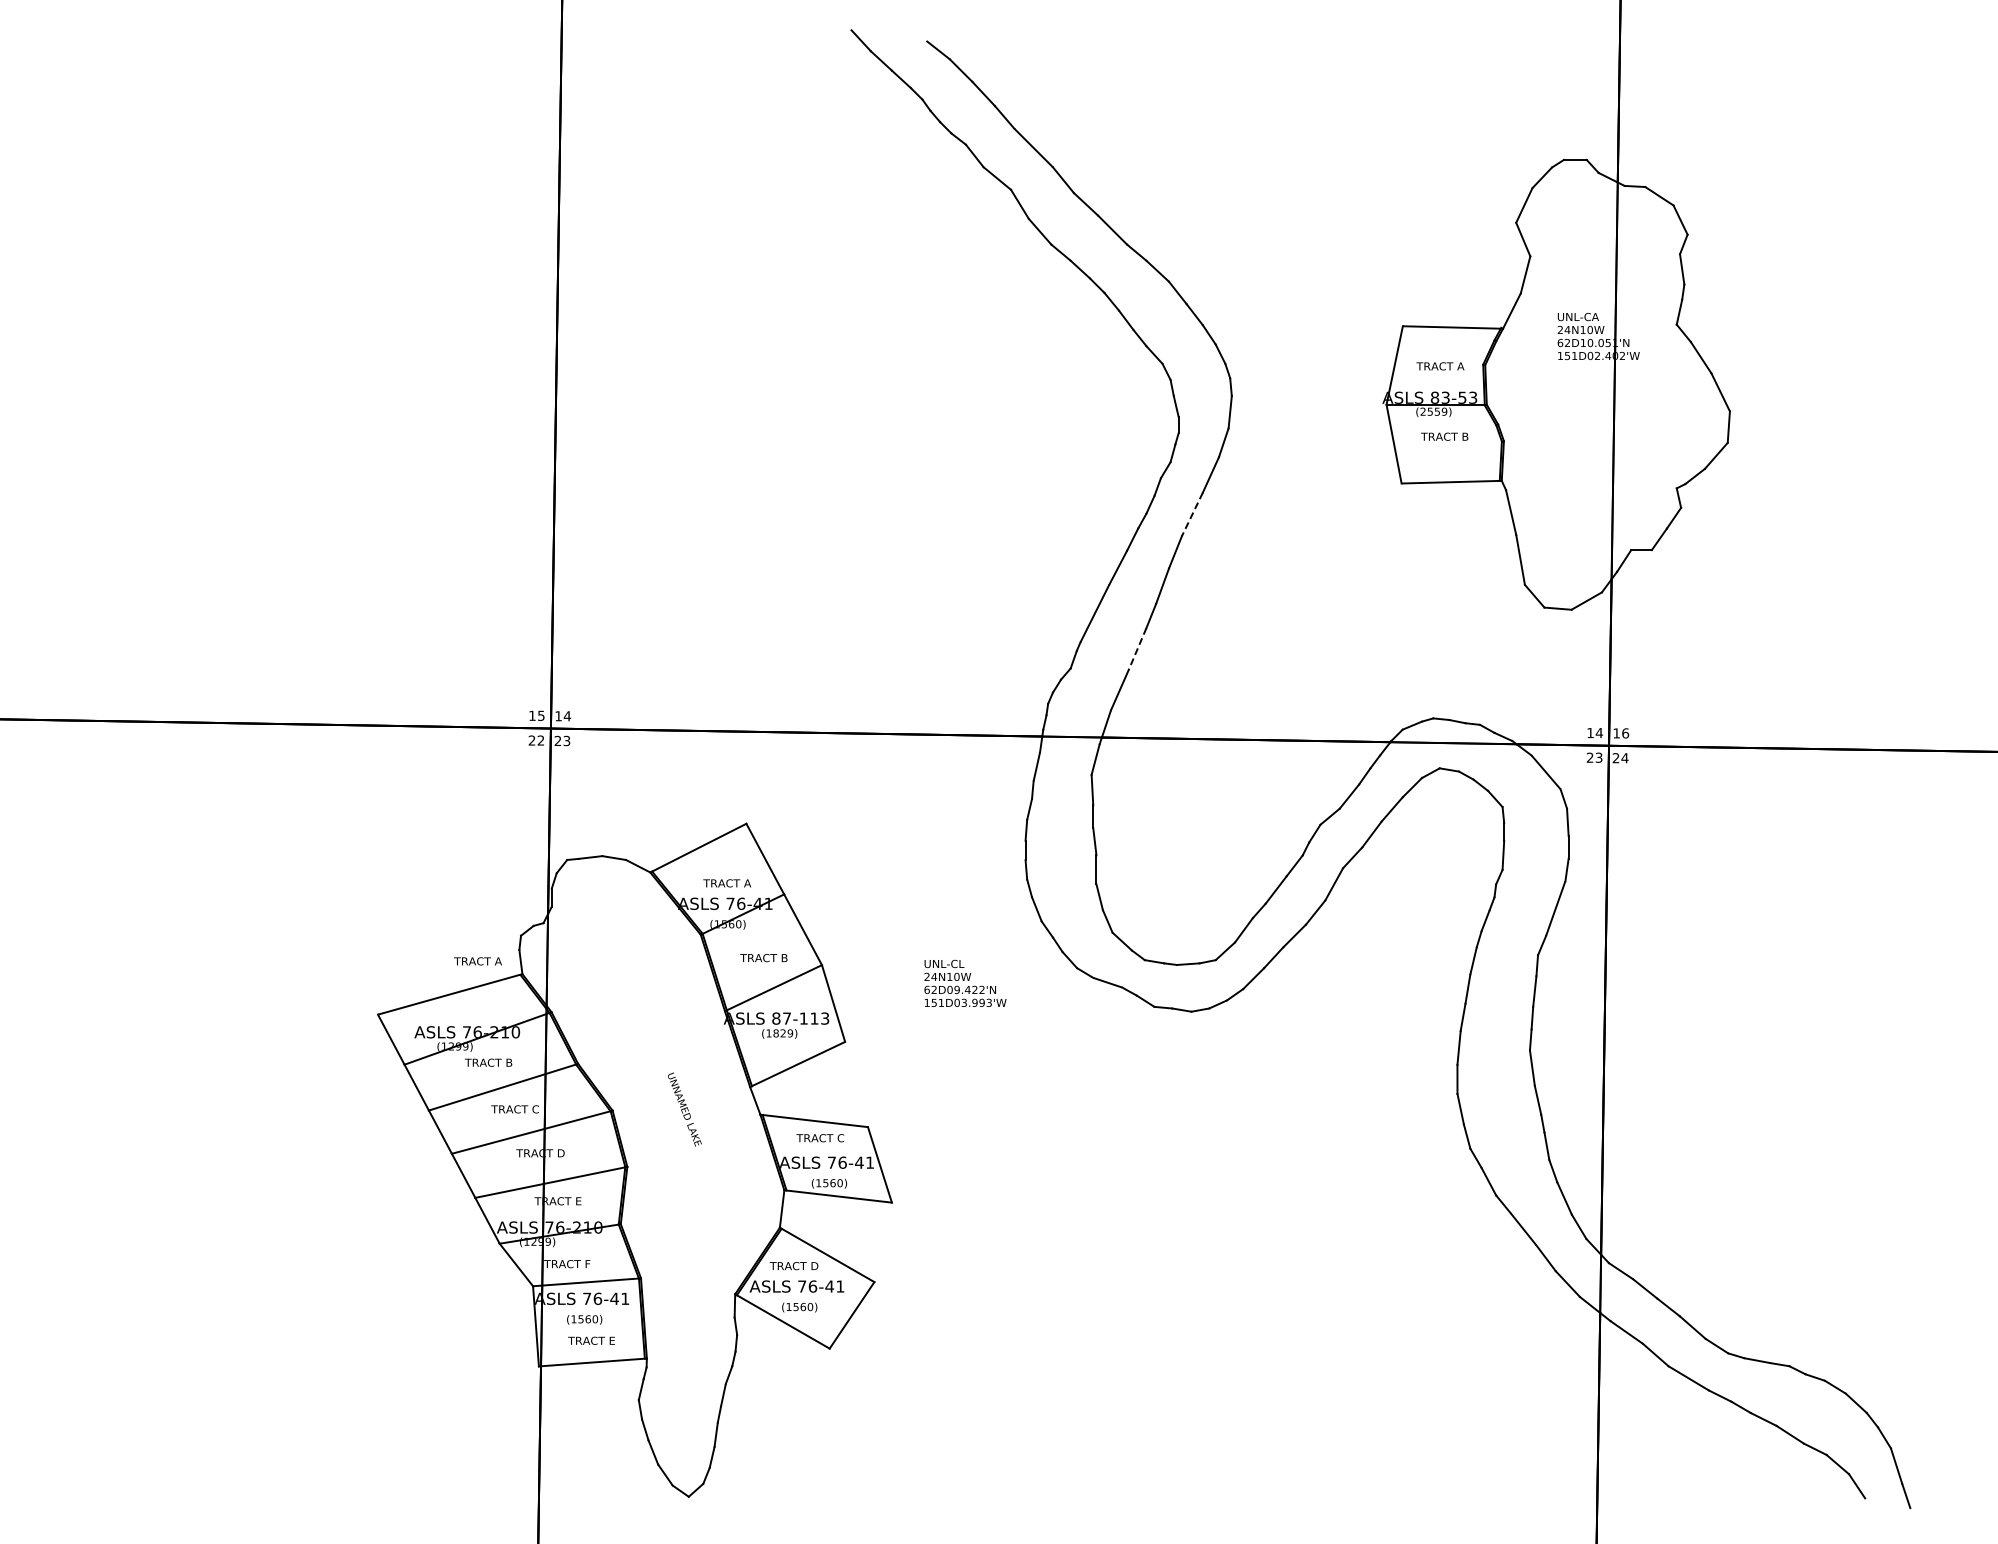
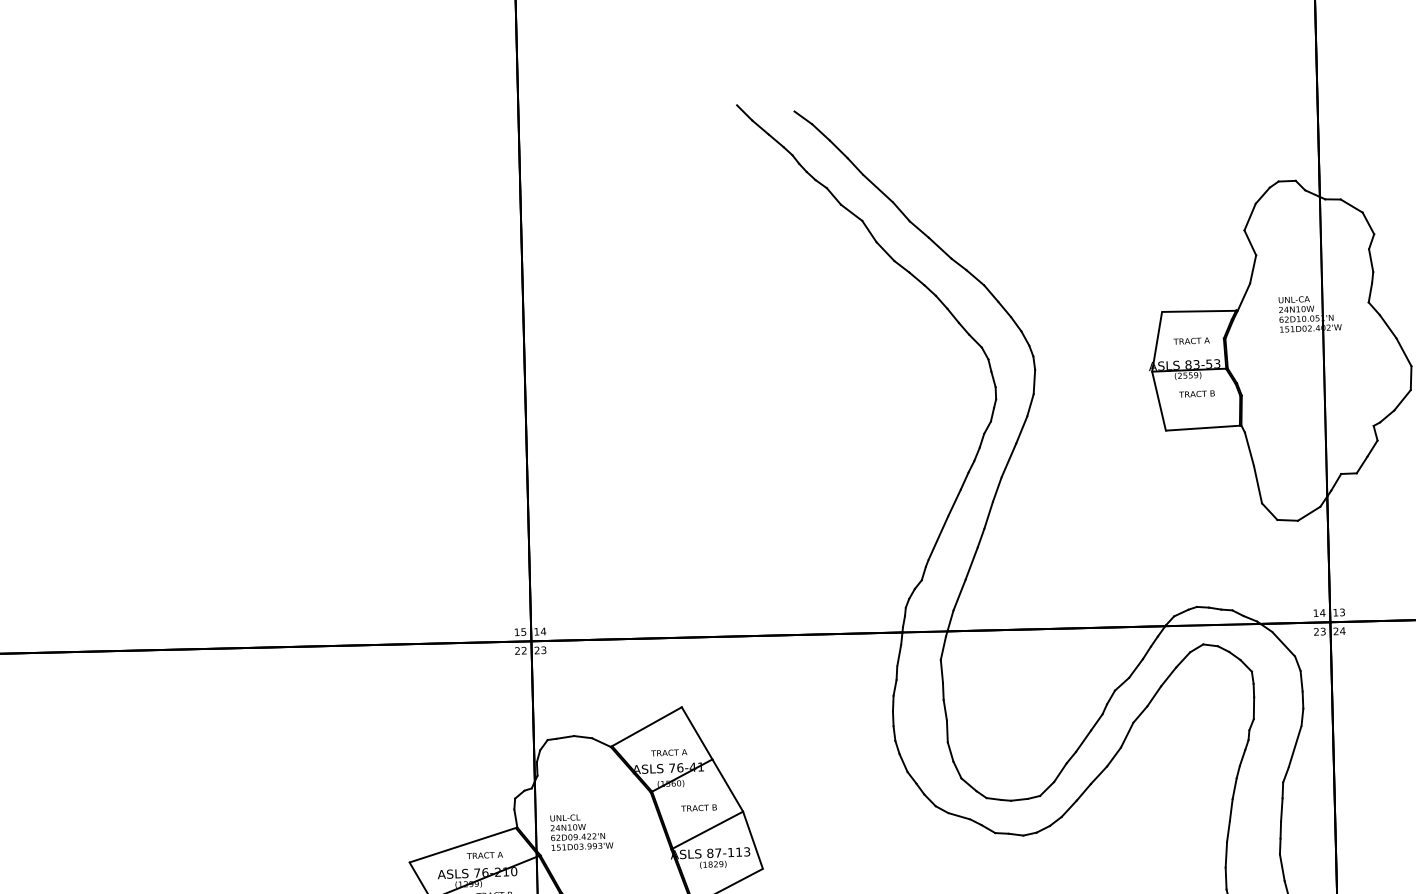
line: (1192, 514) -> (1009, 460), dashed -> solid
line: (1137, 649) -> (971, 563), dashed -> solid
text: (1625, 733) -> (1342, 612), 16 -> 13
text: (477, 961) -> (484, 855), moved
text: (965, 982) -> (581, 831), moved

